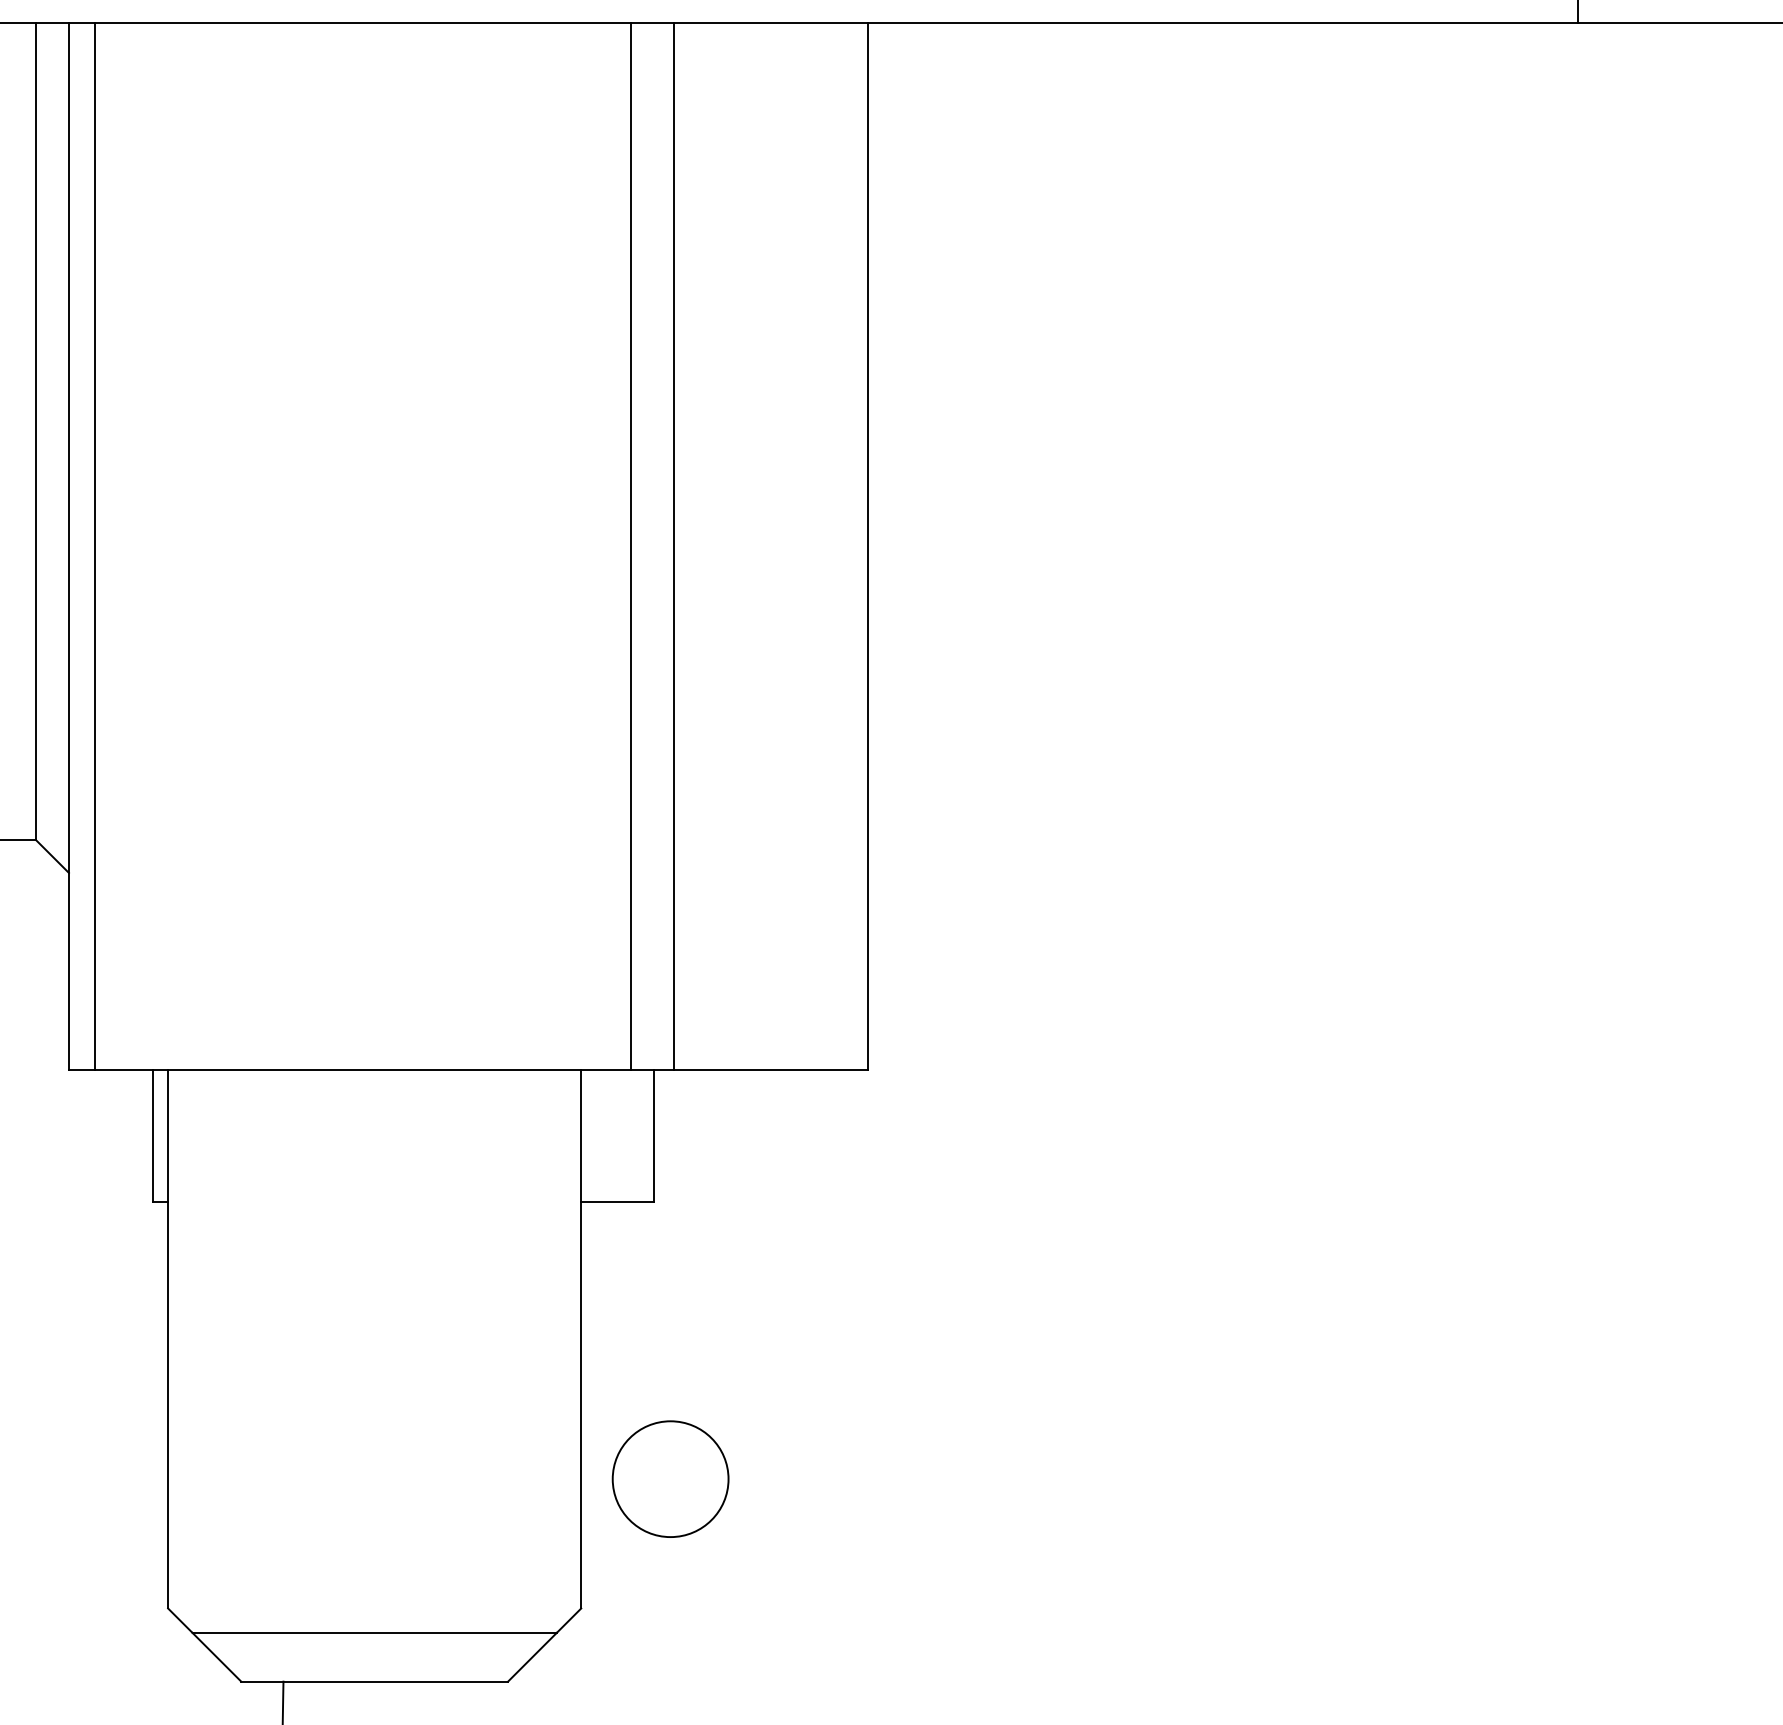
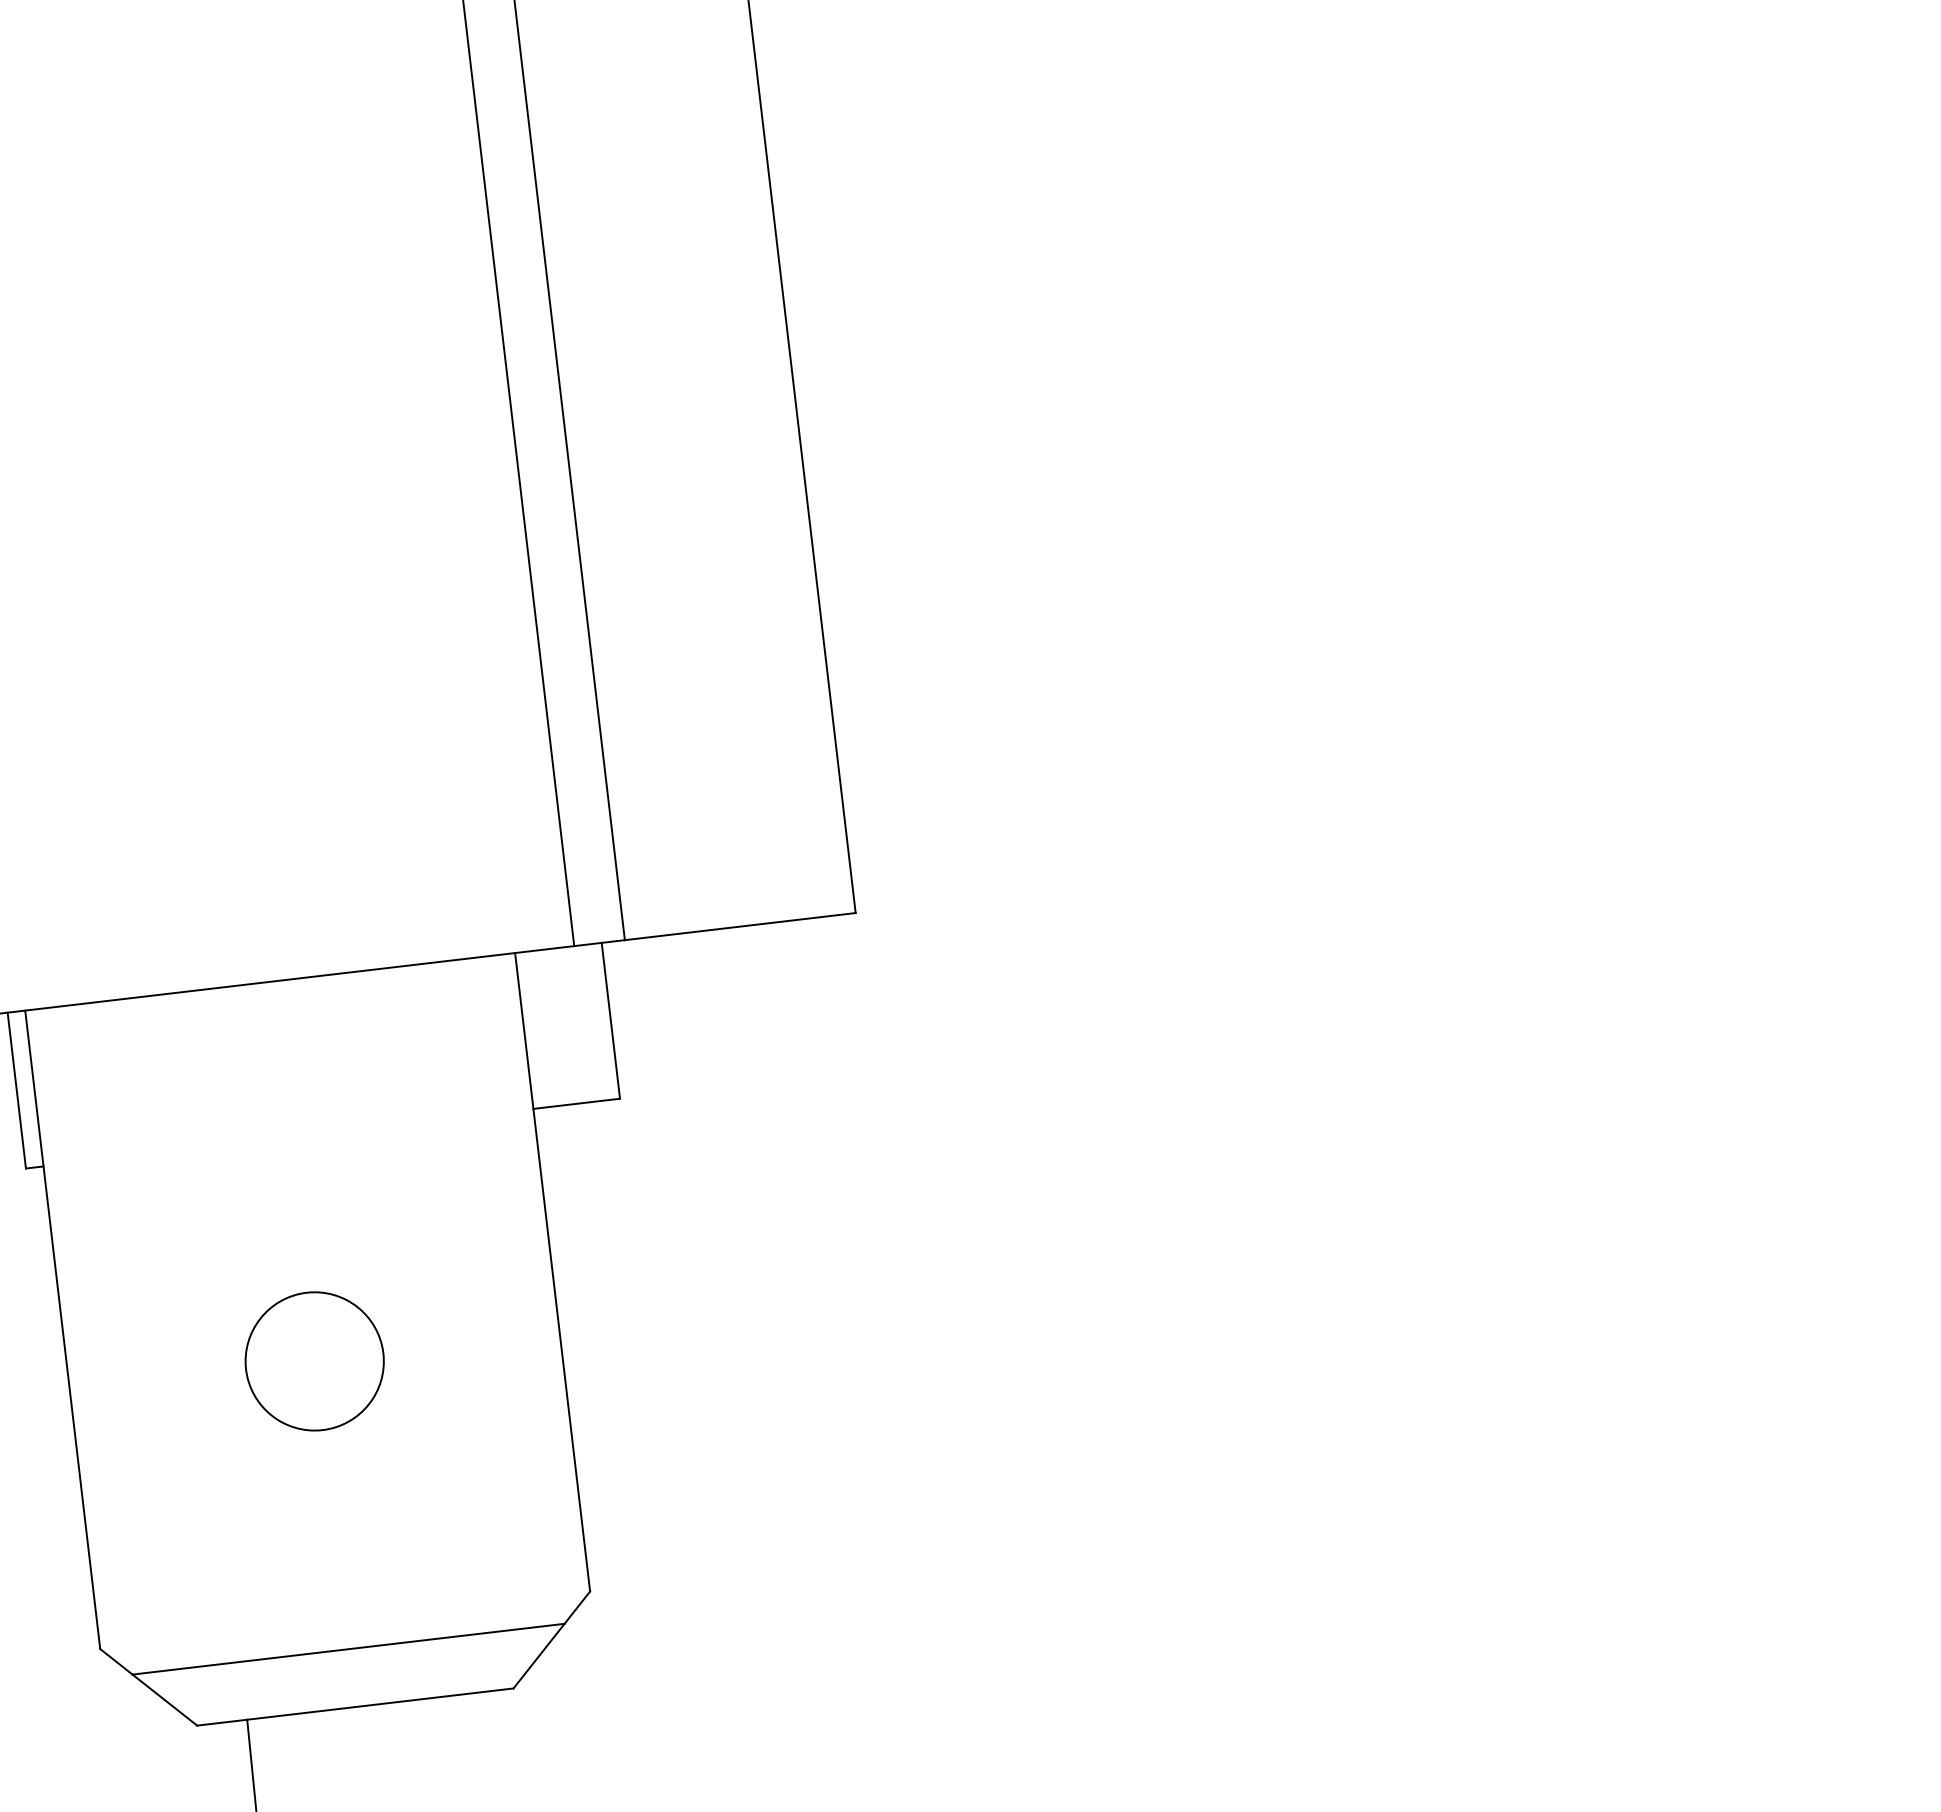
circle: (670, 1478) -> (314, 1360), moved

